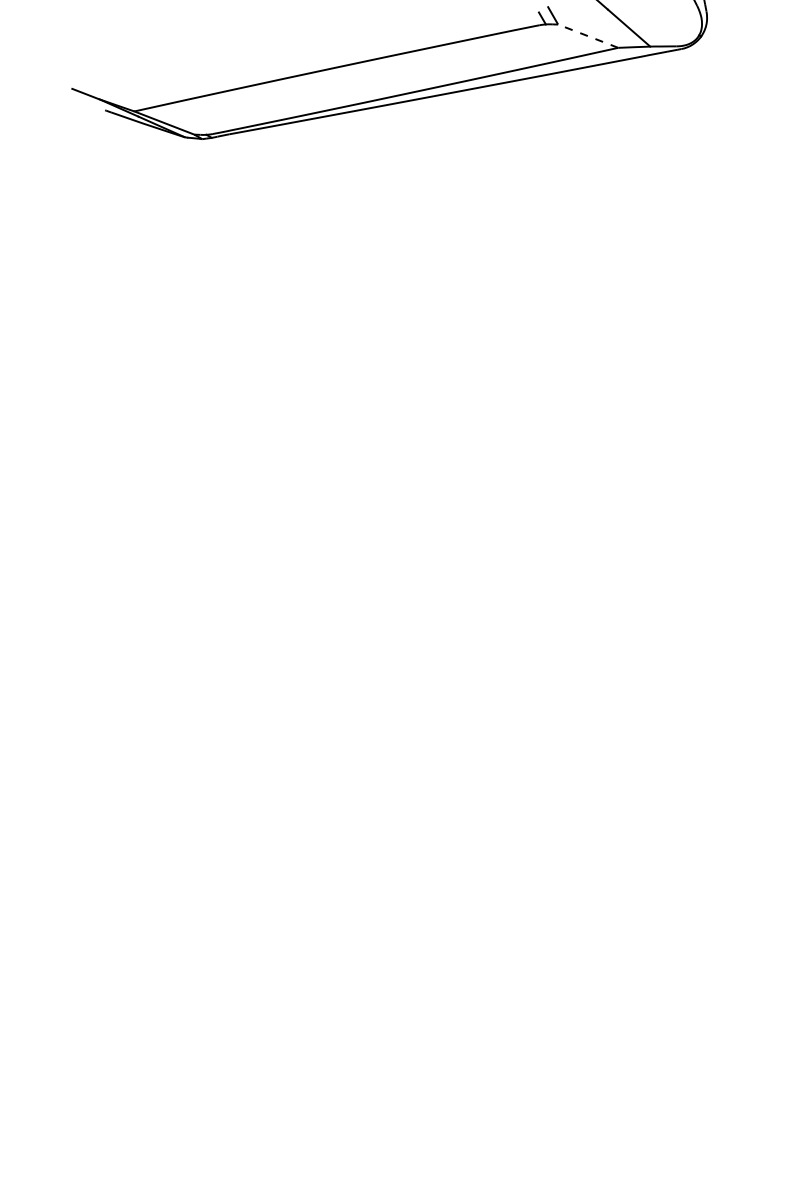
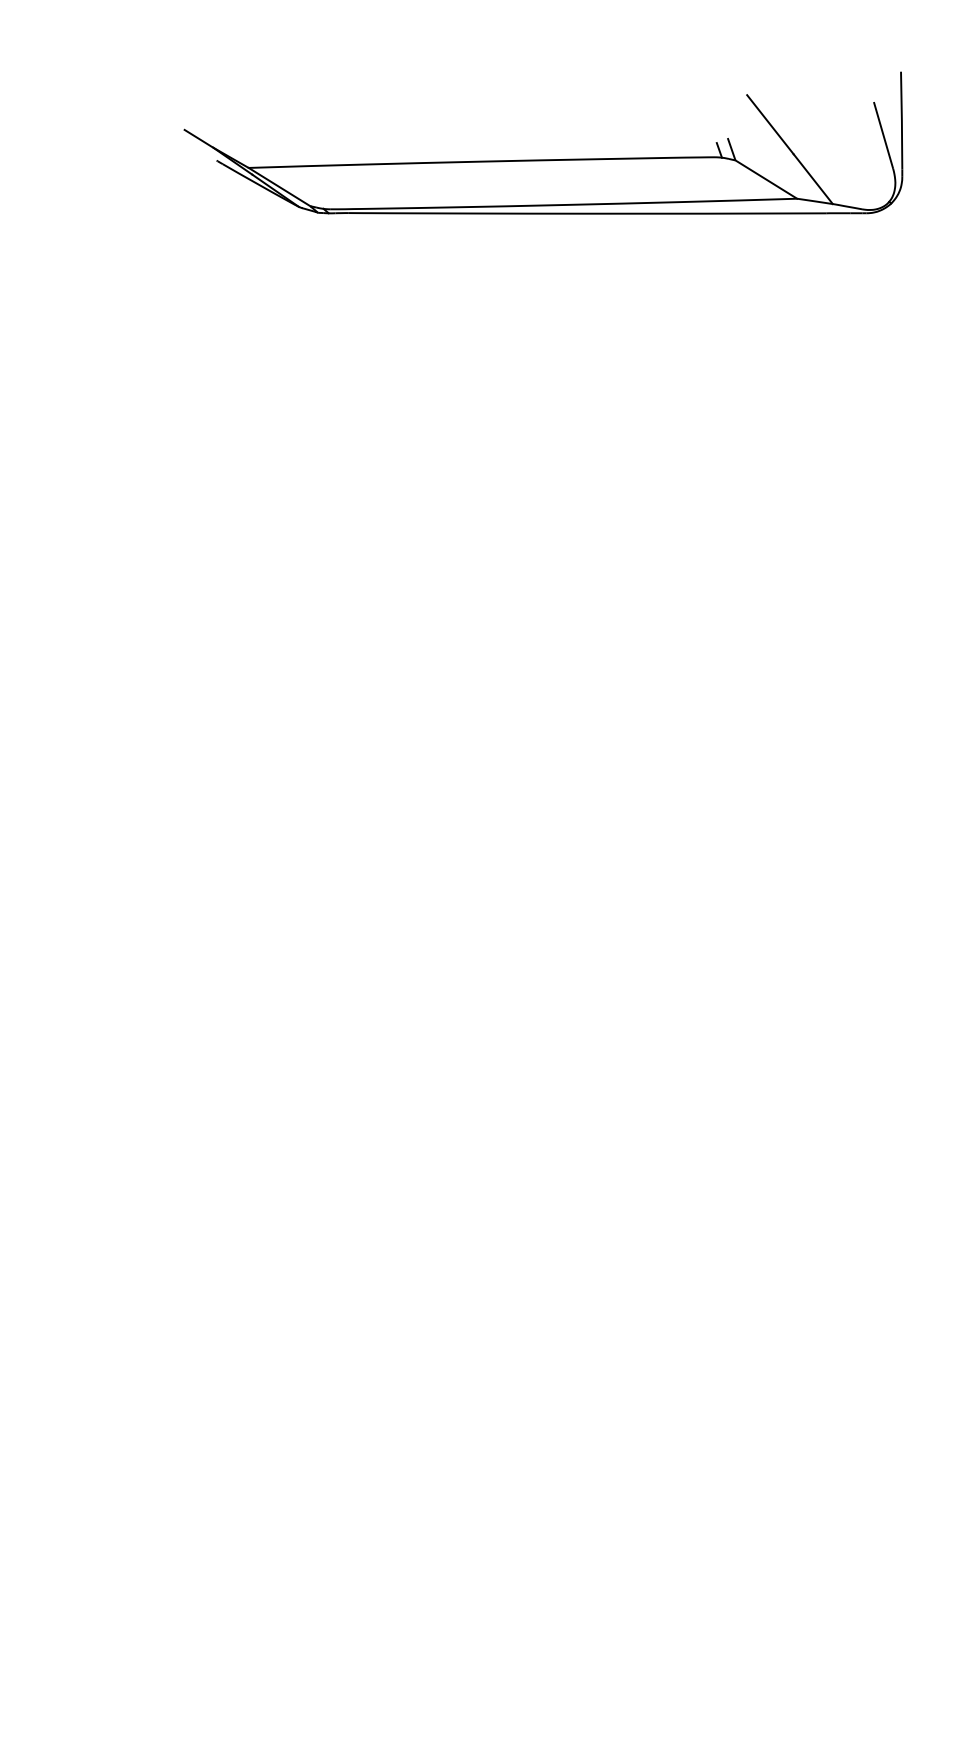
line: (587, 36) -> (765, 179), dashed -> solid

